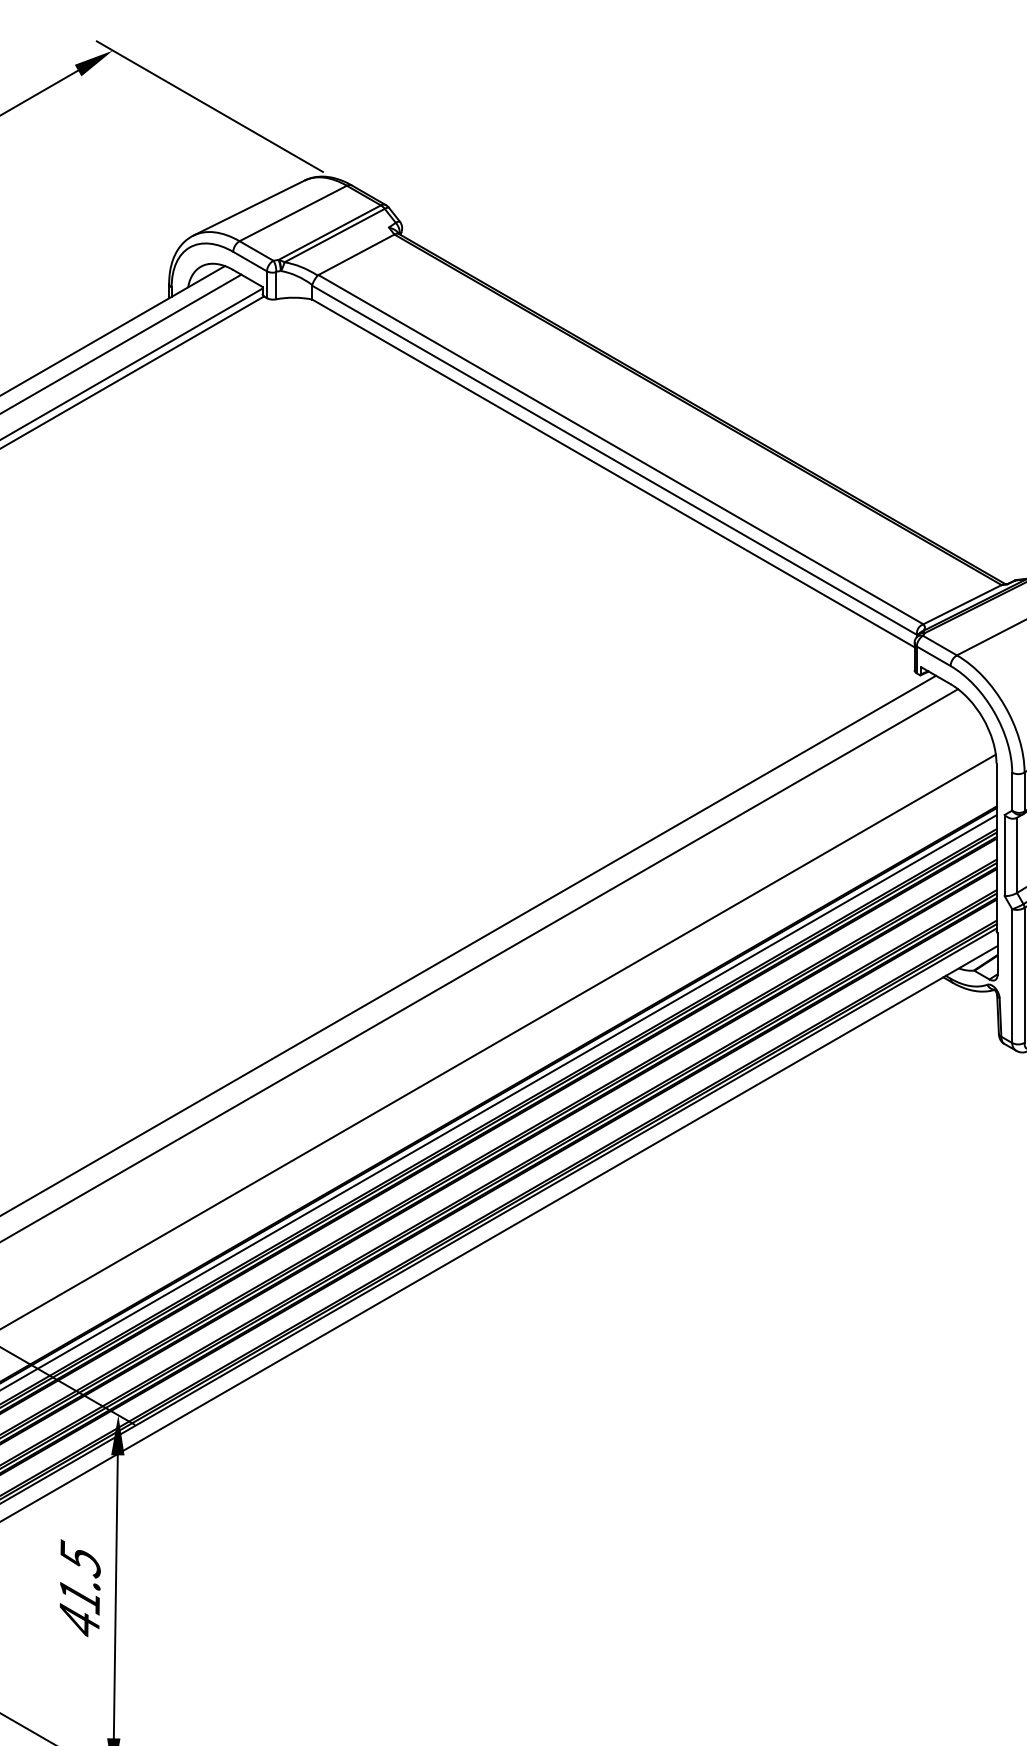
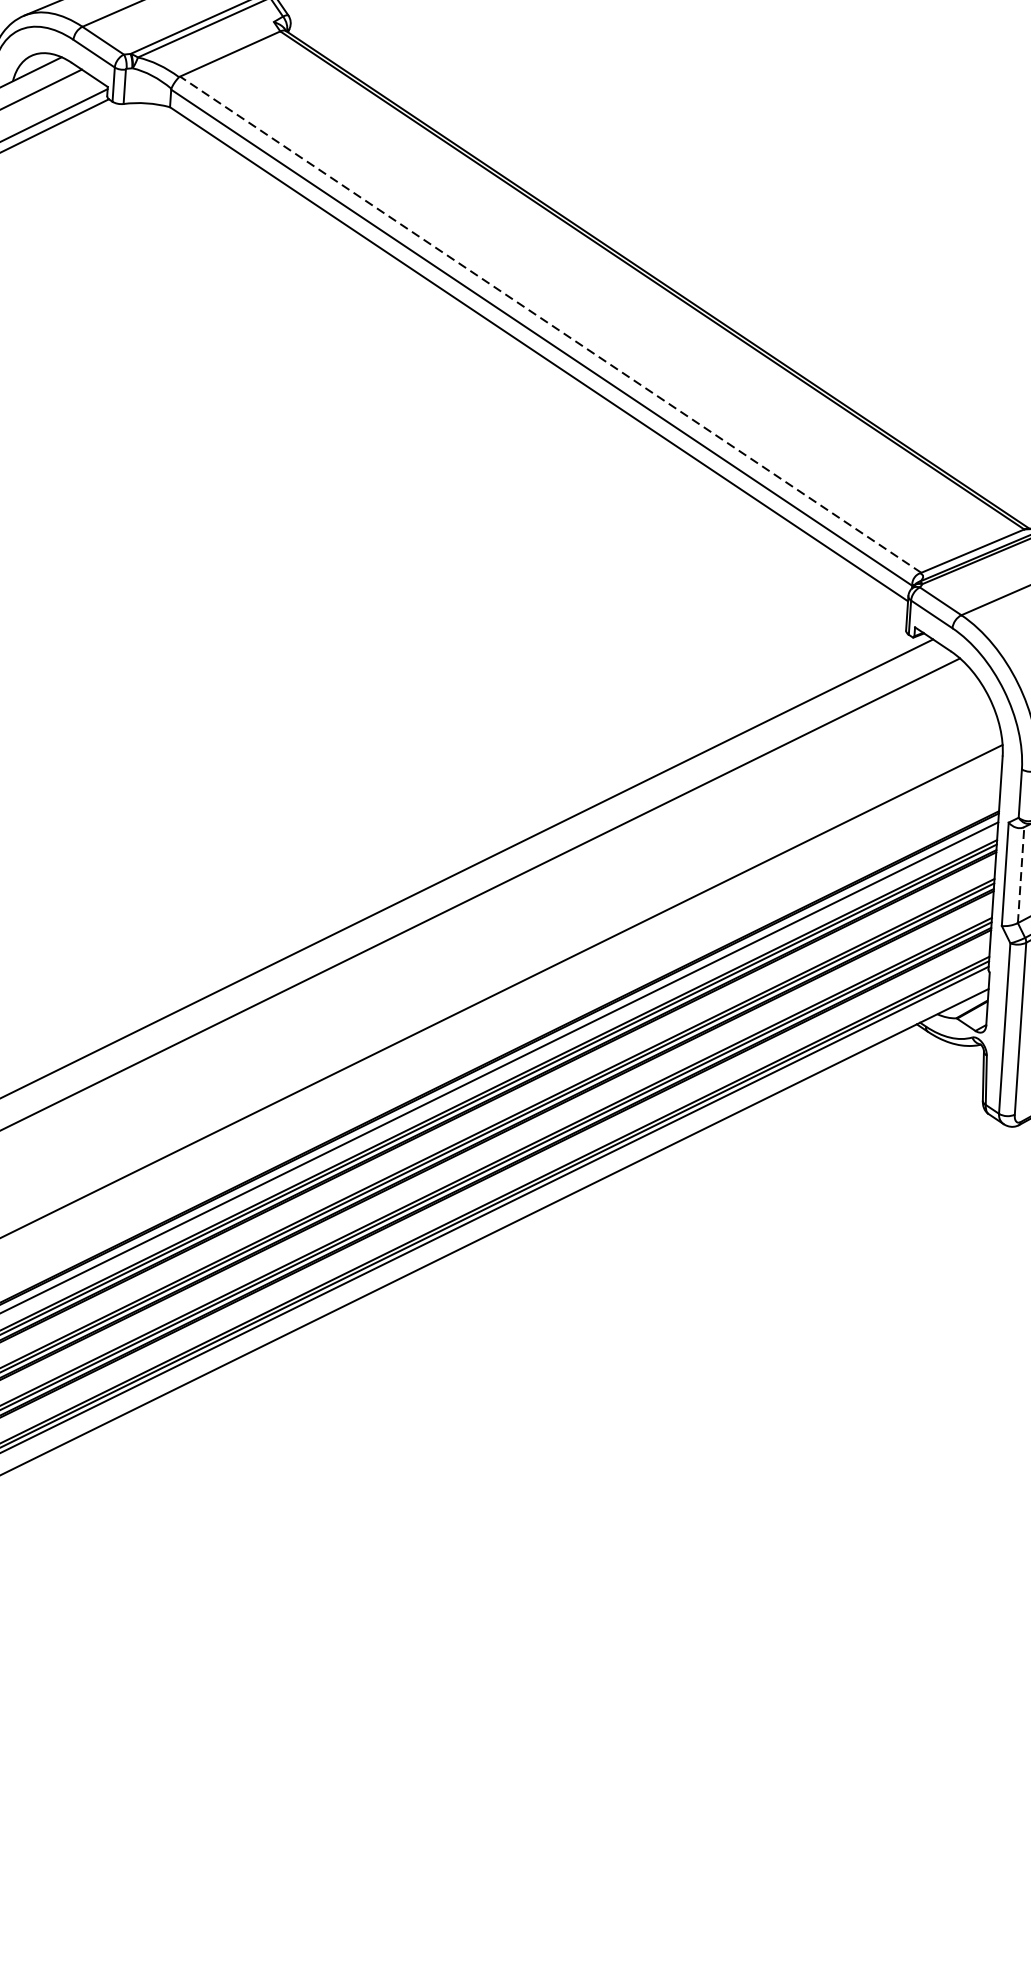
line: (620, 449) -> (550, 324), solid -> dashed
line: (1017, 855) -> (1021, 875), solid -> dashed

